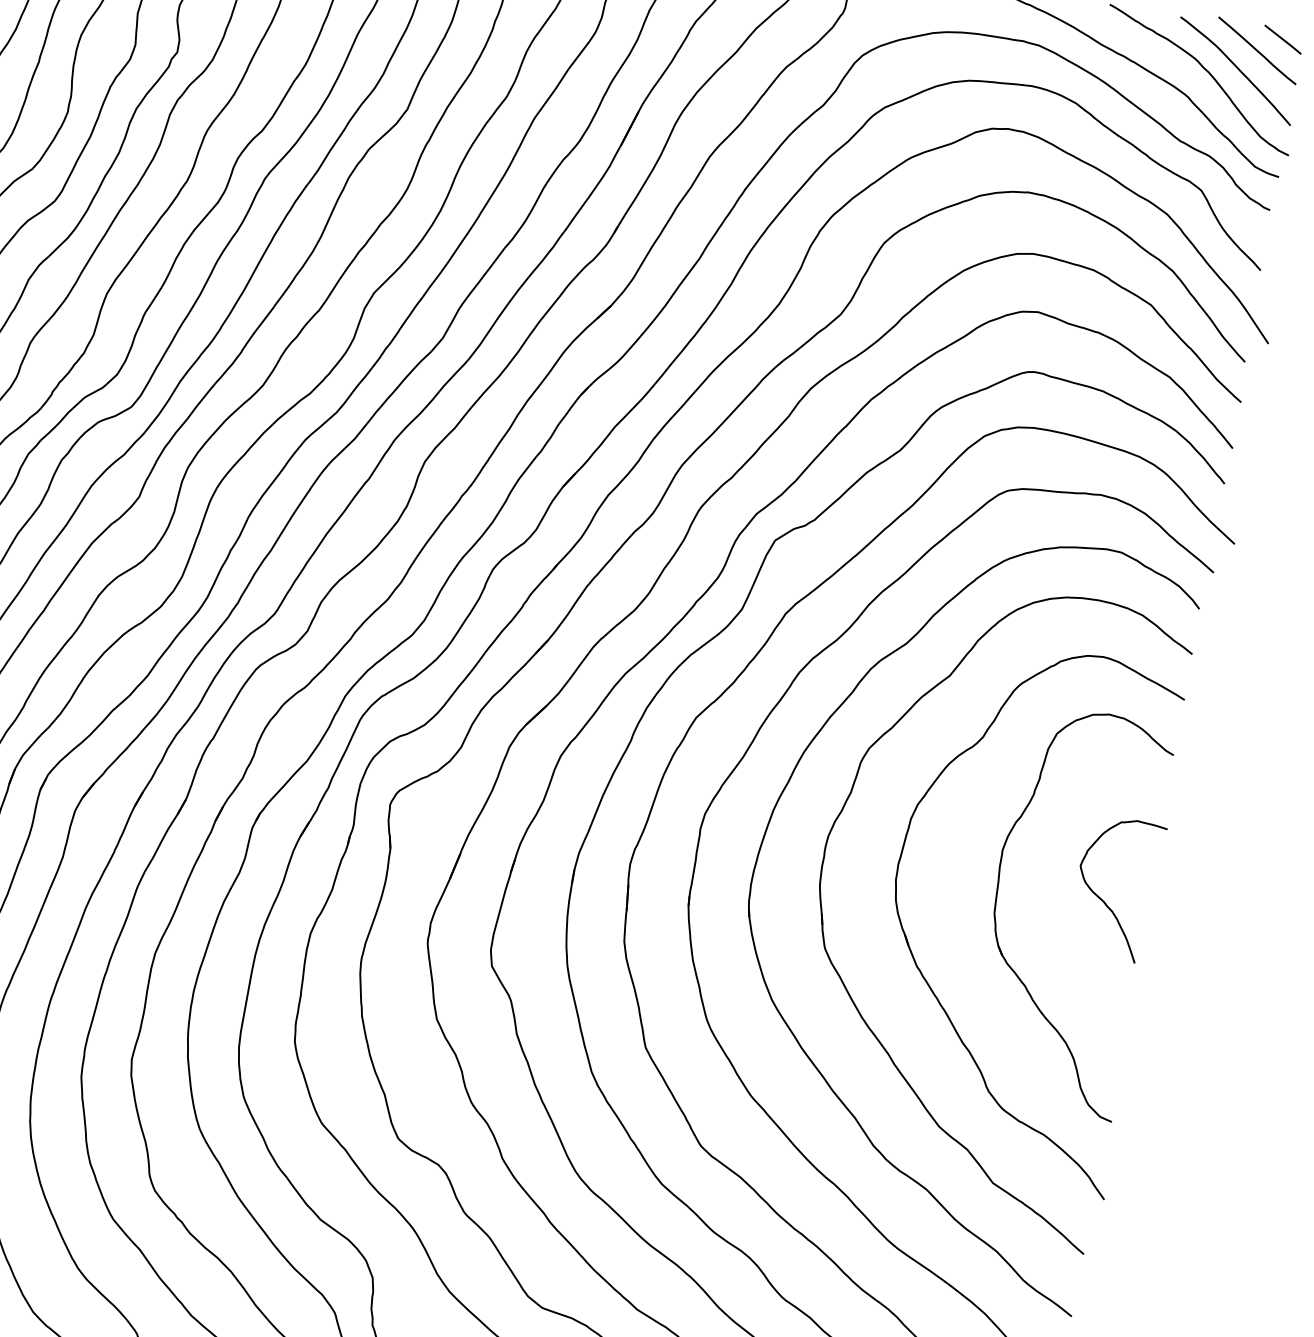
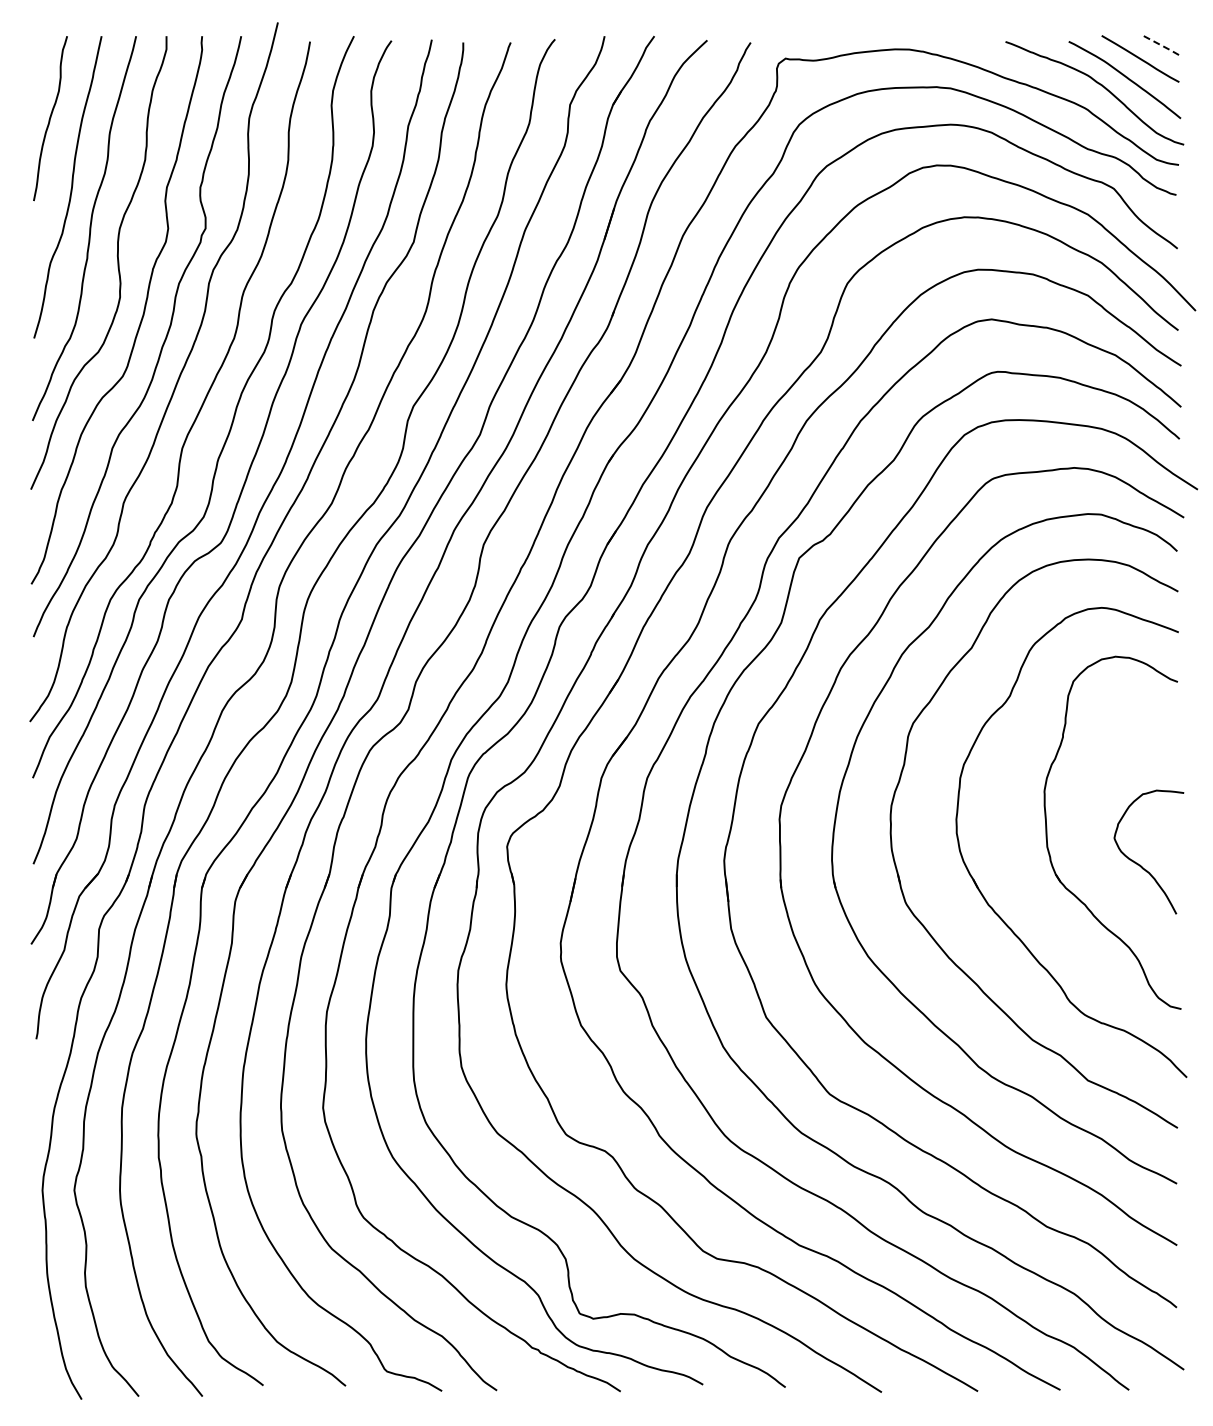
line: (1283, 39) -> (1161, 45), solid -> dashed
curve: (1104, 900) -> (1140, 864), moved

